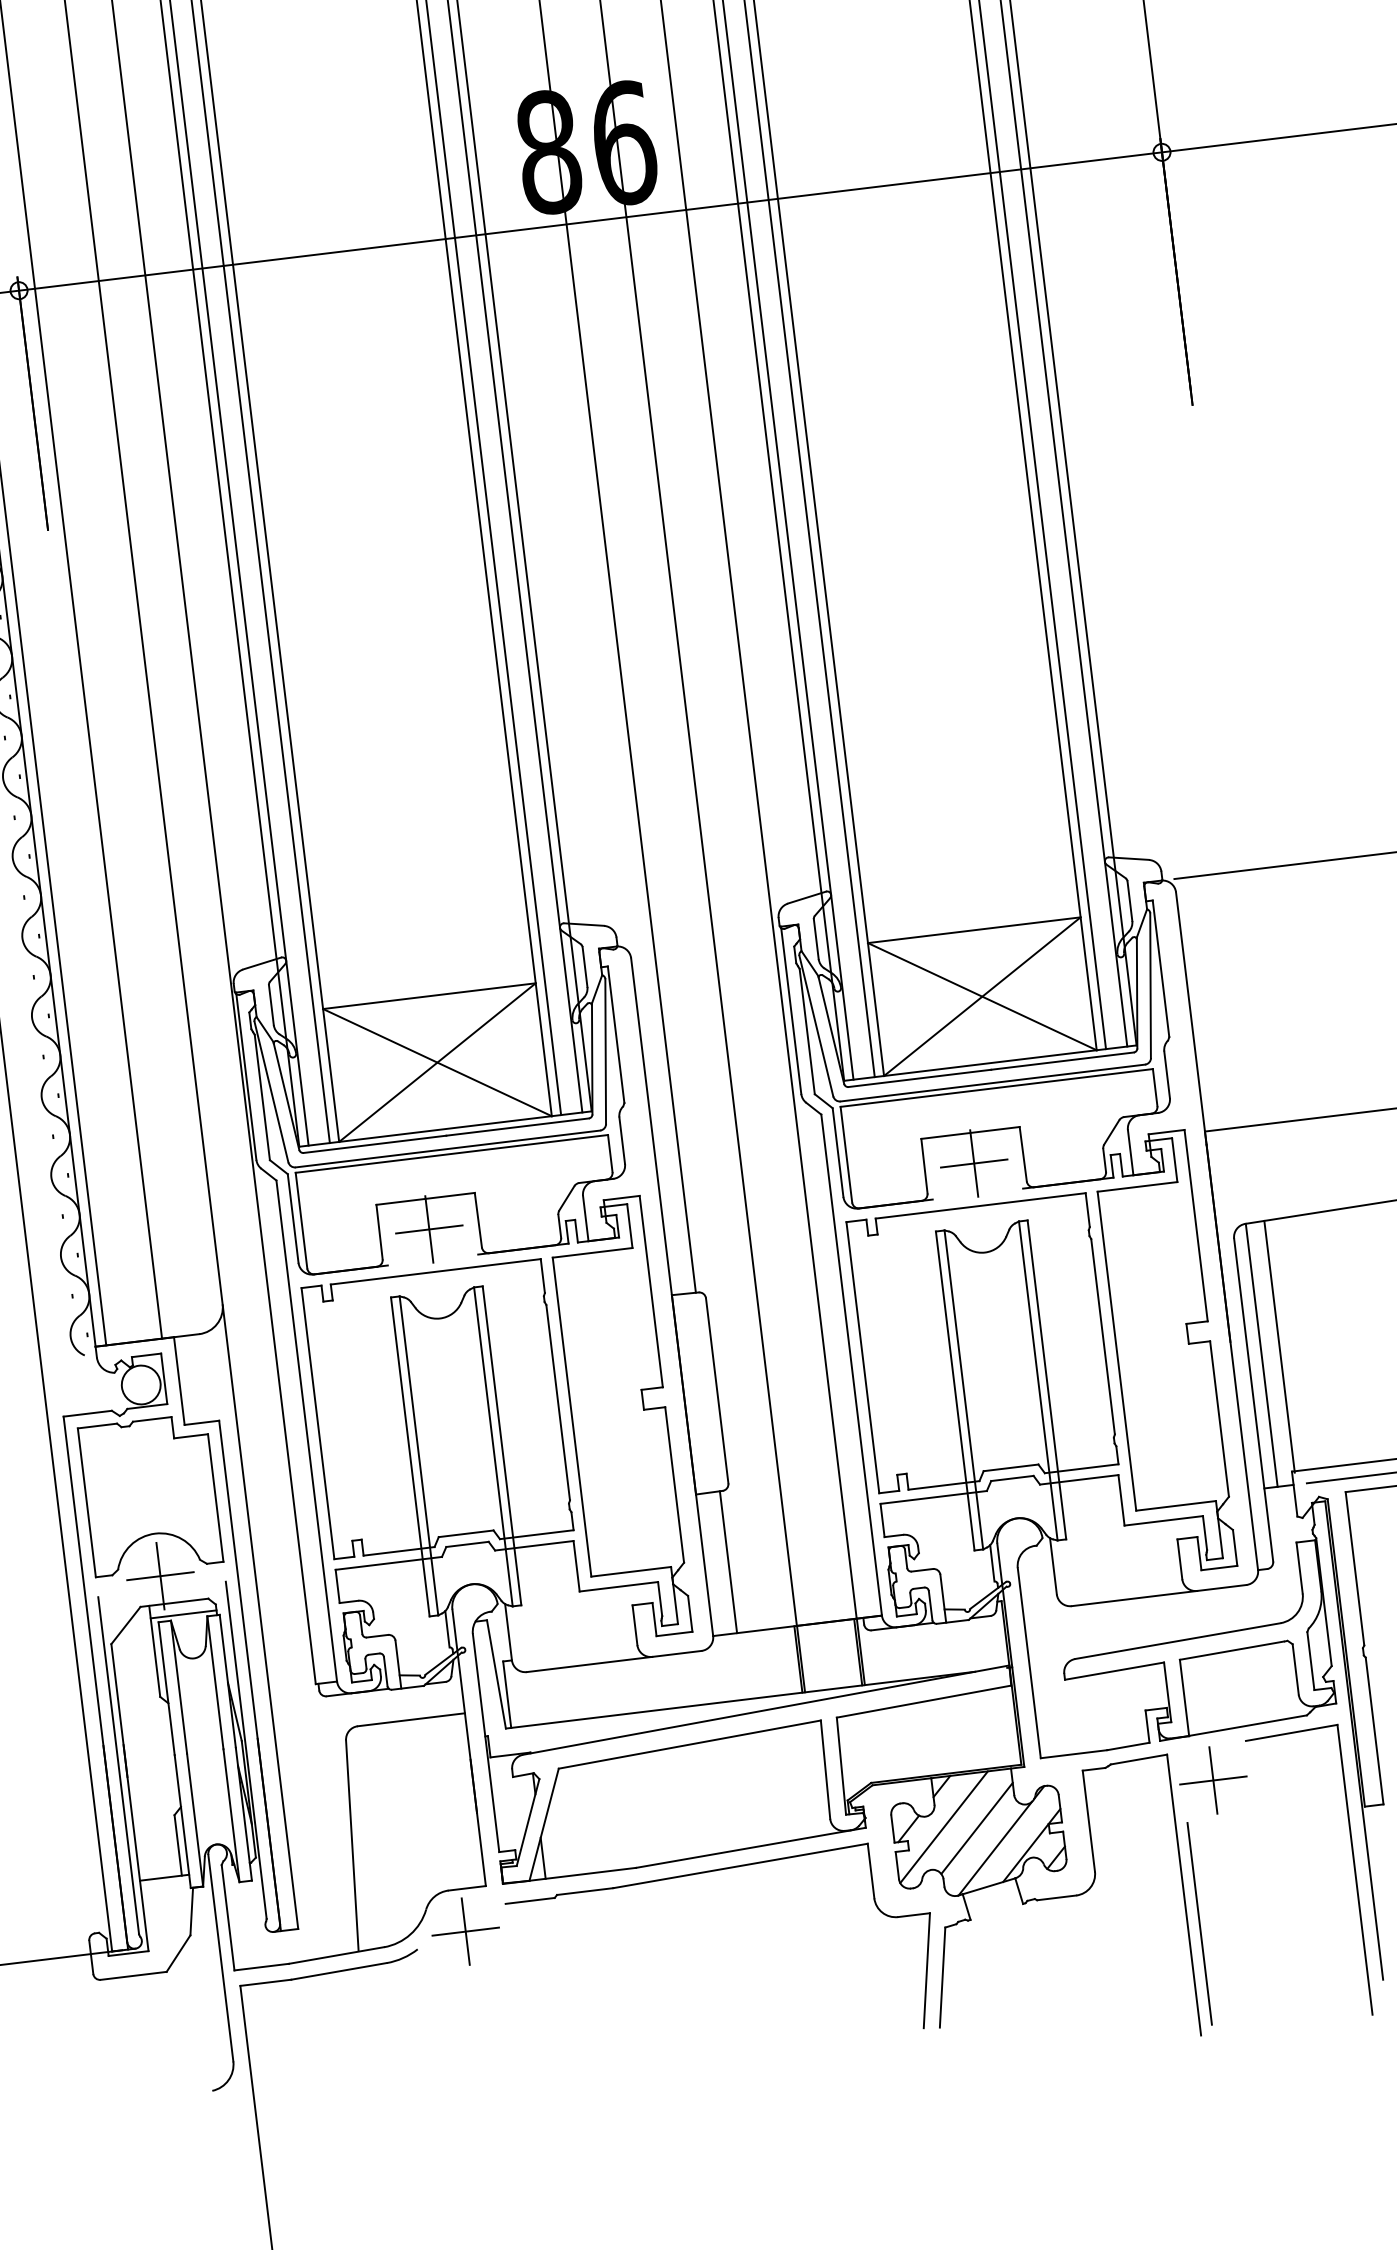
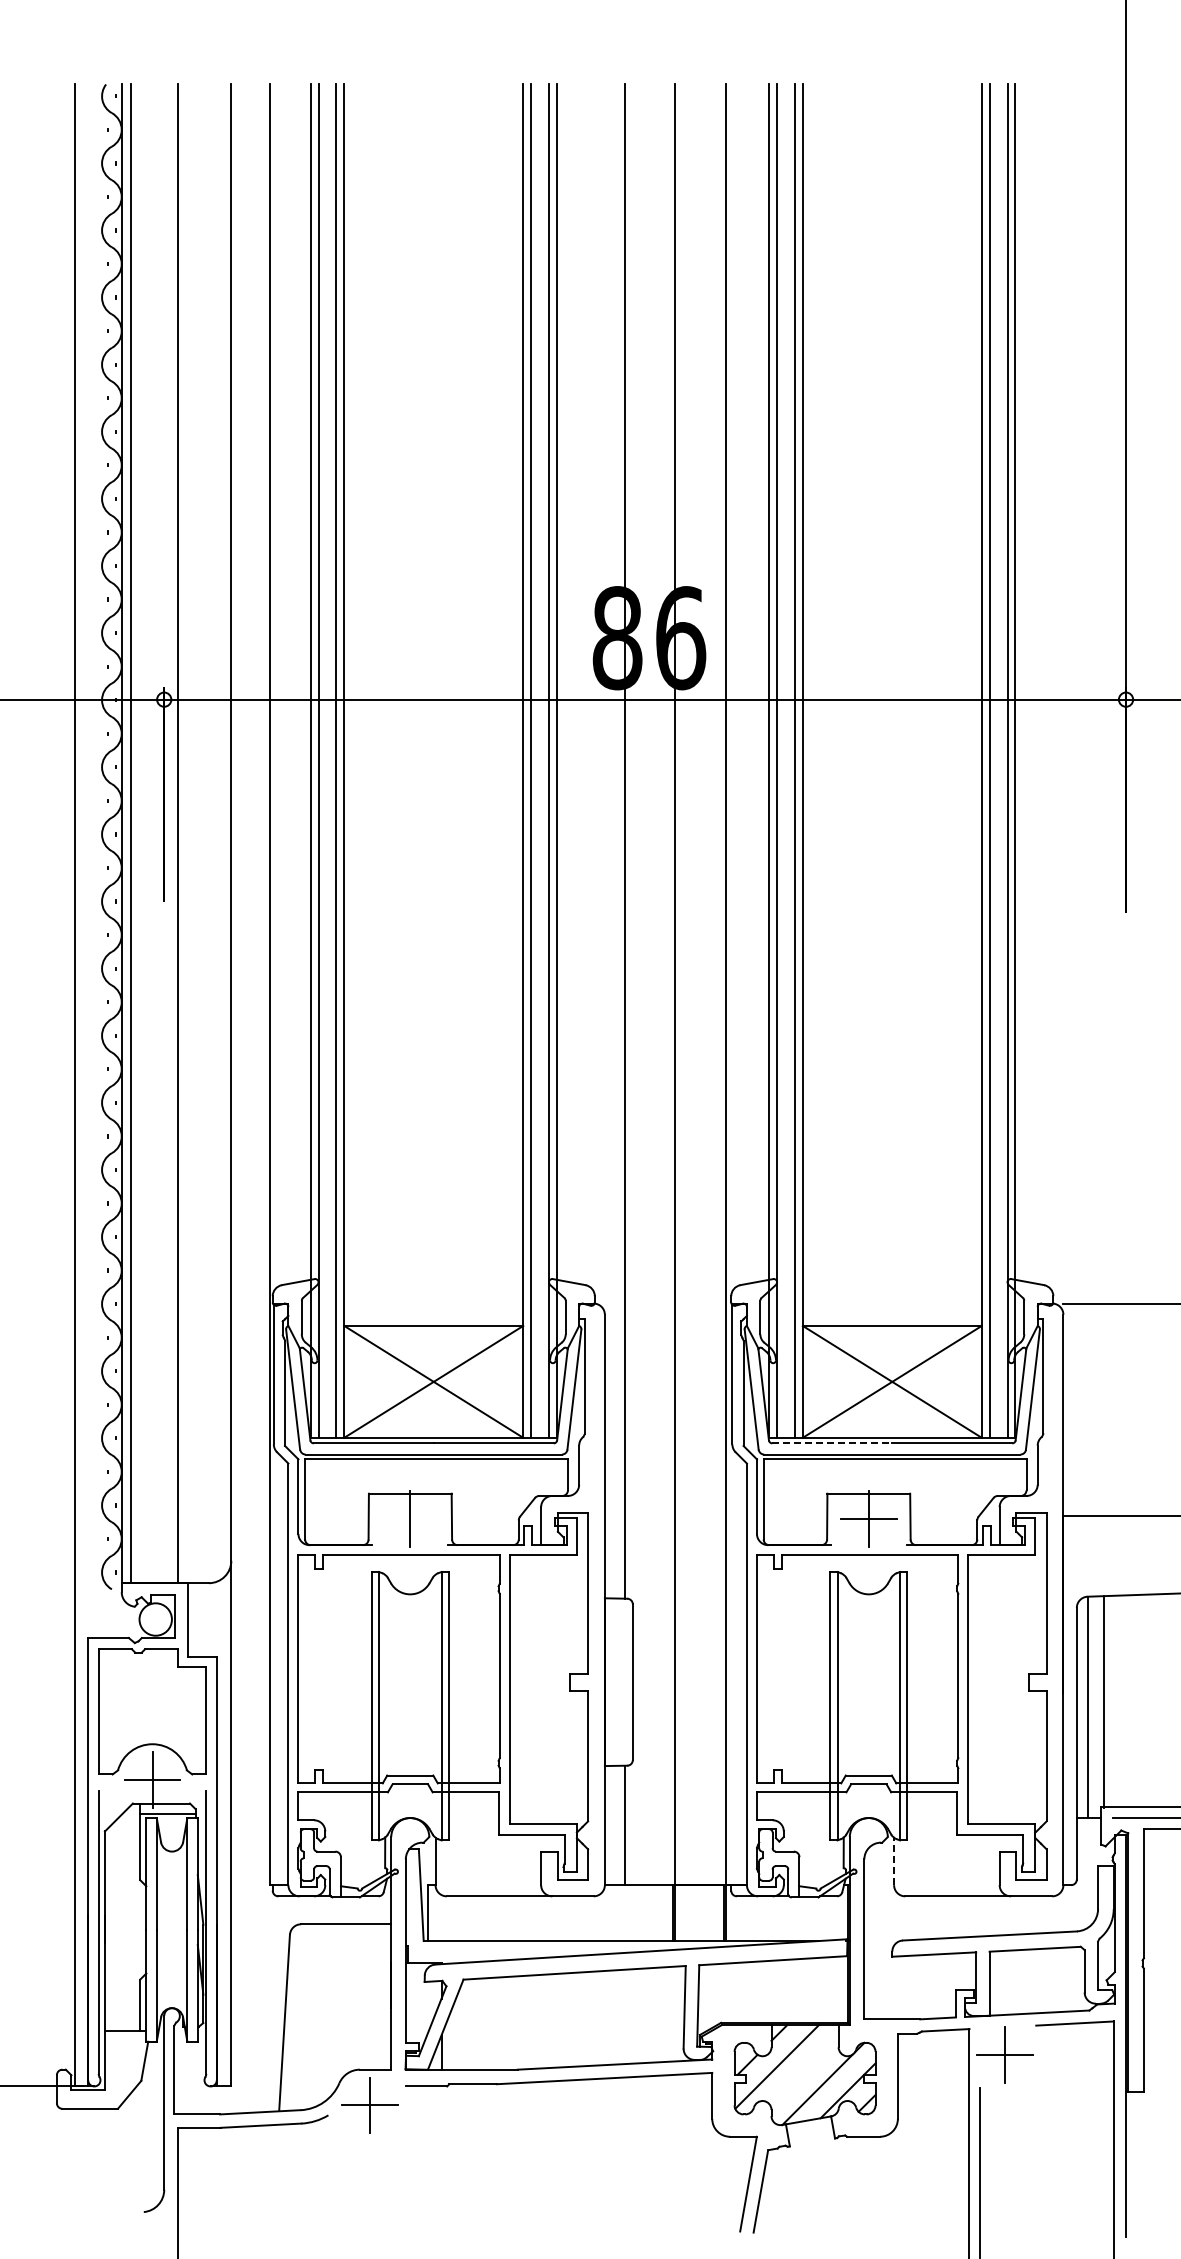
line: (920, 1078) -> (832, 1443), solid -> dashed
line: (429, 1229) -> (410, 1519), removed
line: (1053, 1566) -> (894, 1861), solid -> dashed
line: (977, 1828) -> (804, 2071), removed

